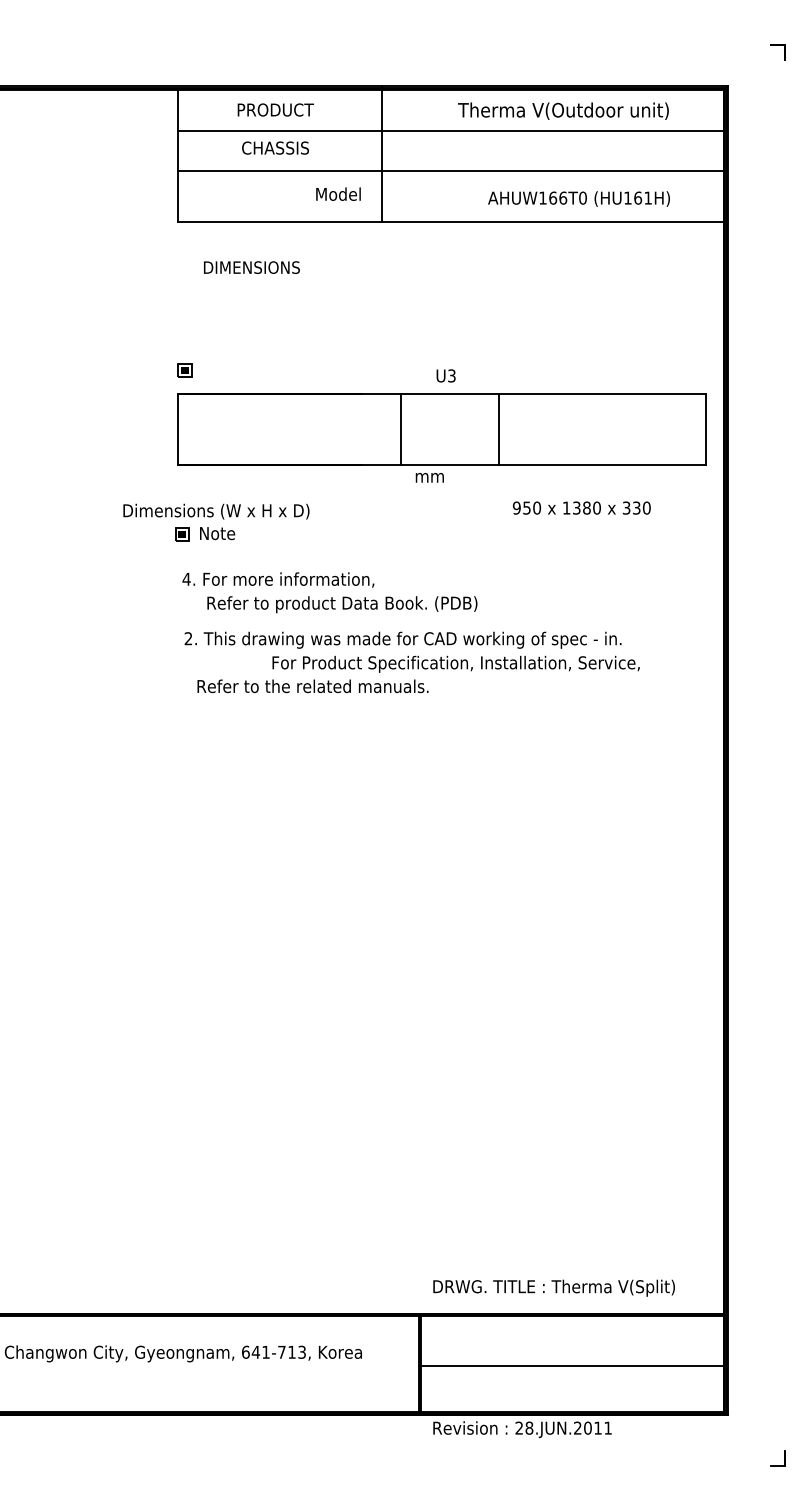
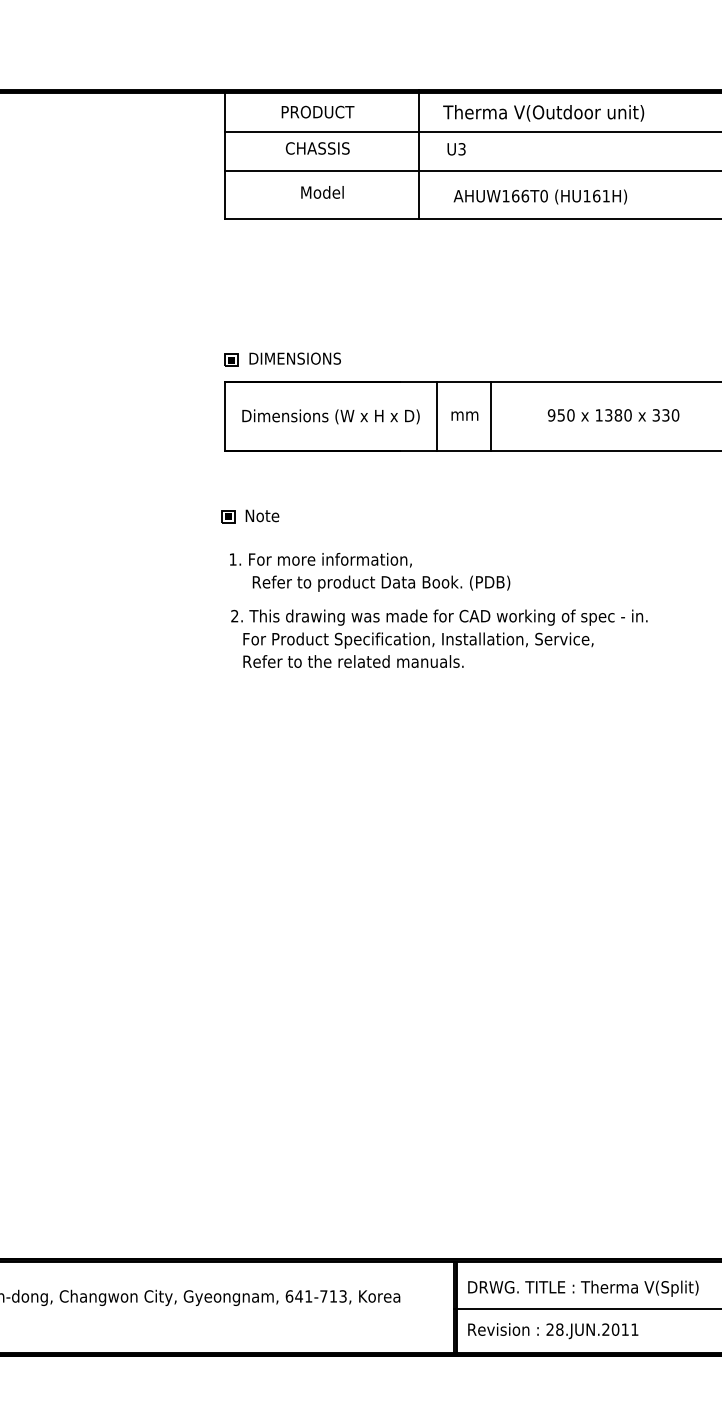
text: (563, 110) -> (543, 112), moved
text: (338, 193) -> (322, 191), moved
text: (578, 198) -> (539, 196), moved
text: (251, 267) -> (294, 358), moved
text: (445, 375) -> (455, 148), moved
line: (499, 429) -> (491, 416), moved
text: (429, 477) -> (464, 415), moved
text: (581, 507) -> (613, 414), moved
text: (216, 511) -> (331, 416), moved
text: (186, 578) -> (232, 558), 4. -> 1.
text: (455, 663) -> (417, 639), moved
text: (553, 1287) -> (582, 1288), moved
text: (522, 1429) -> (553, 1330), moved

